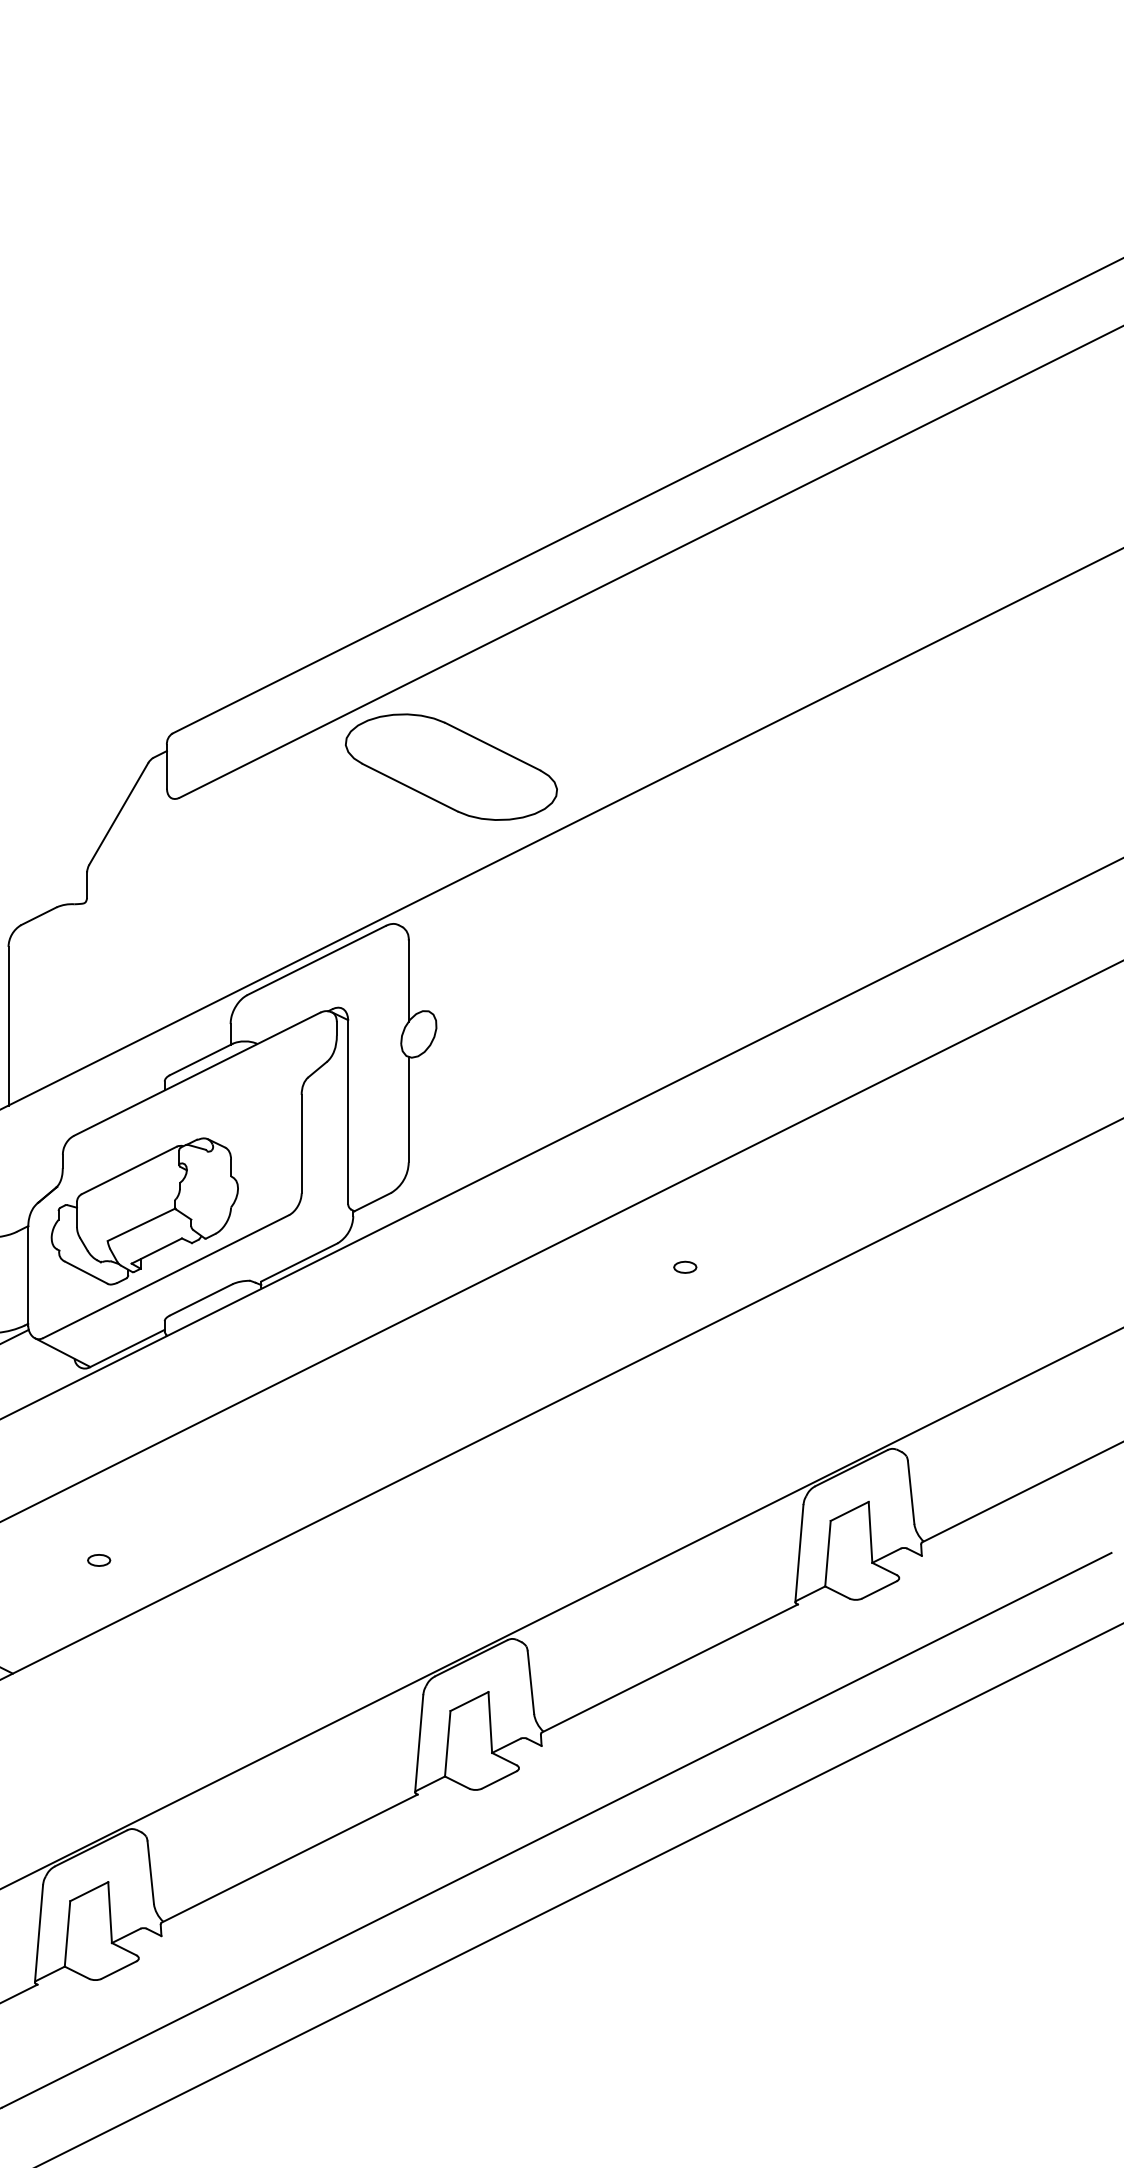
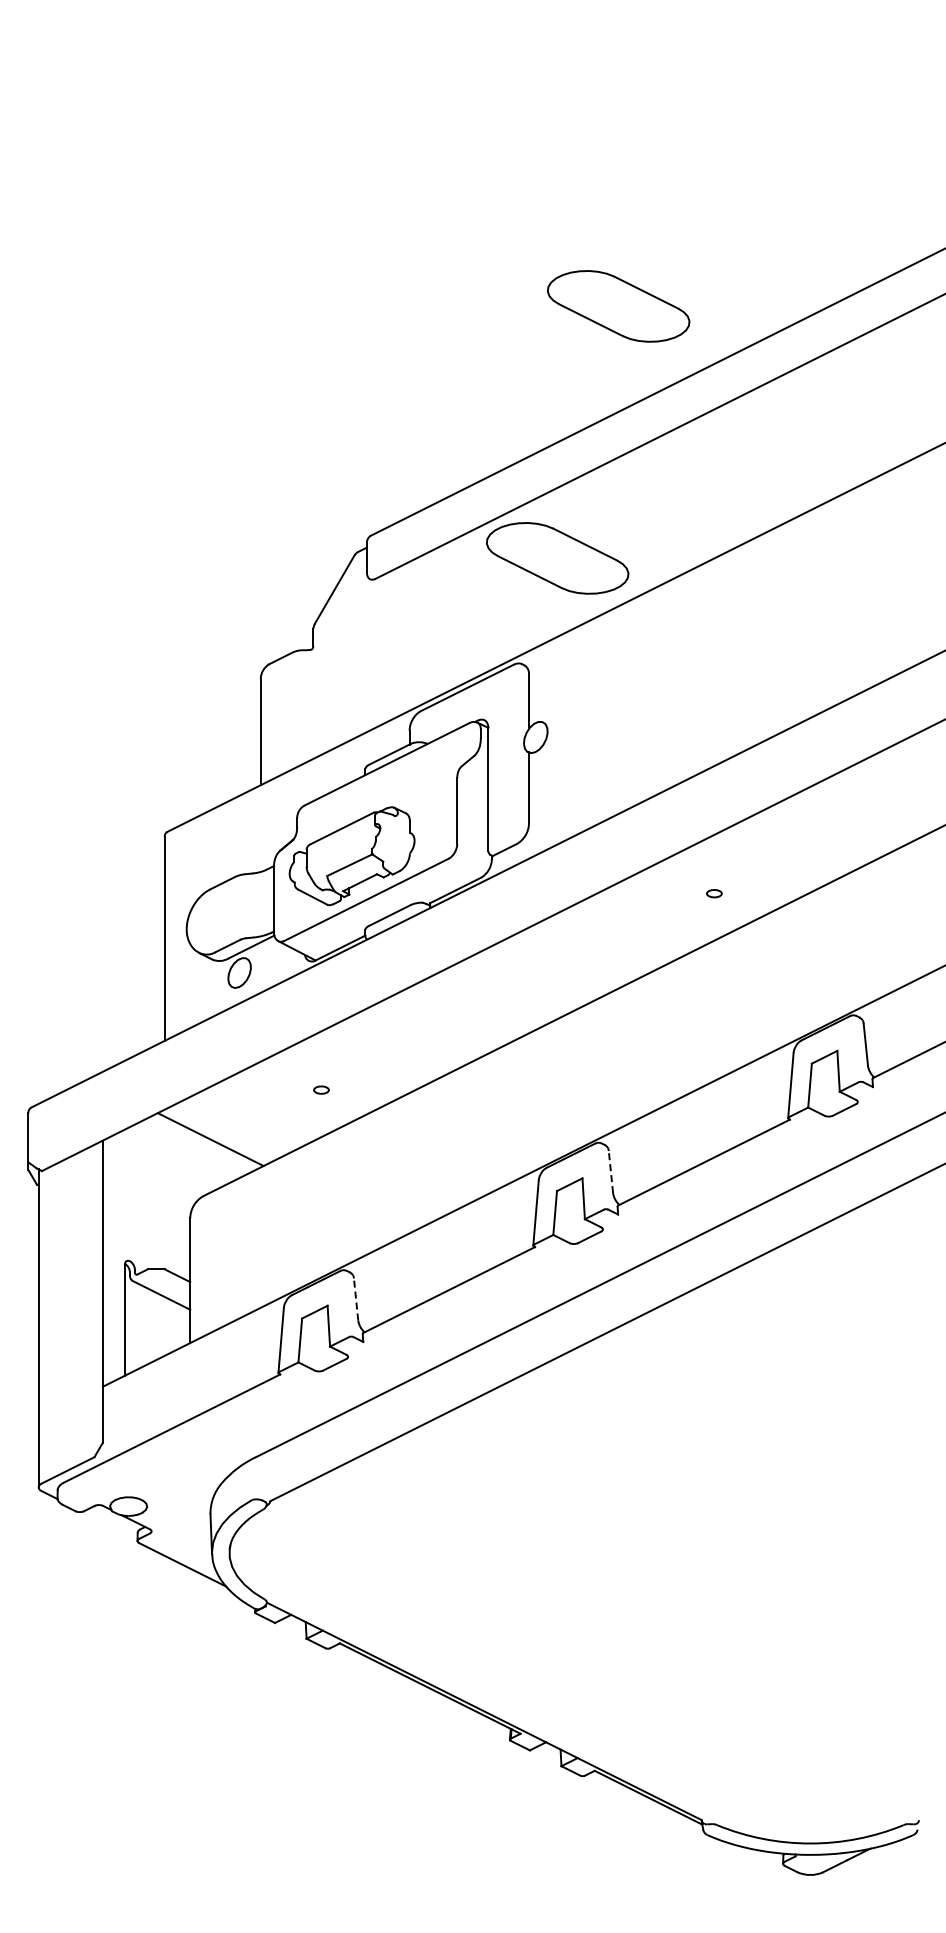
part: (542, 391) -> (618, 306), added
line: (530, 1681) -> (610, 1171), solid -> dashed
line: (151, 1871) -> (356, 1298), solid -> dashed

